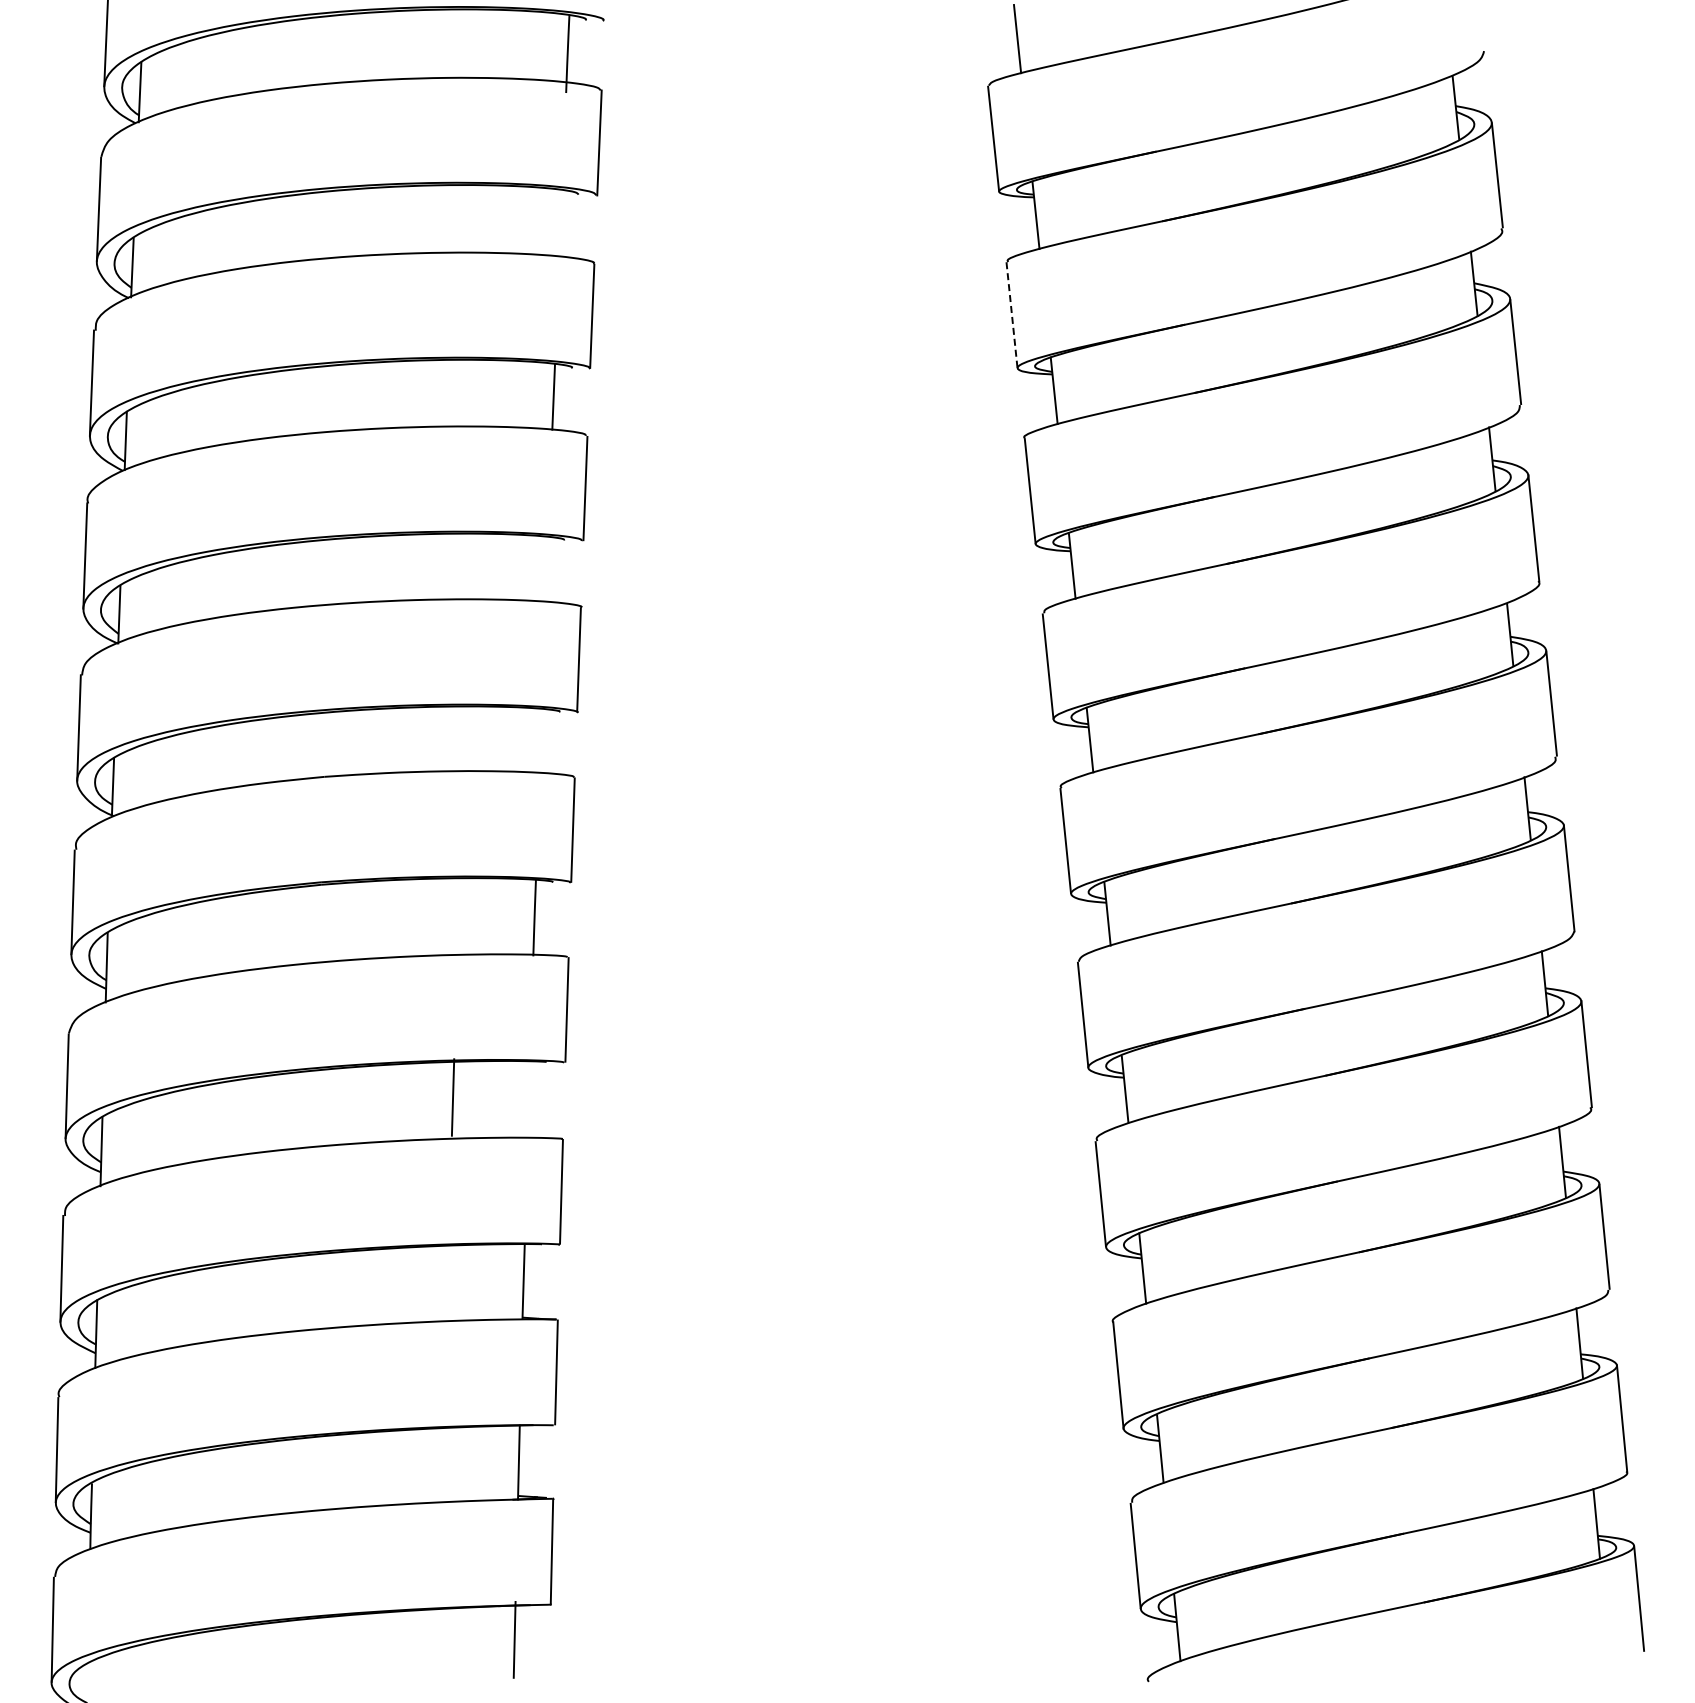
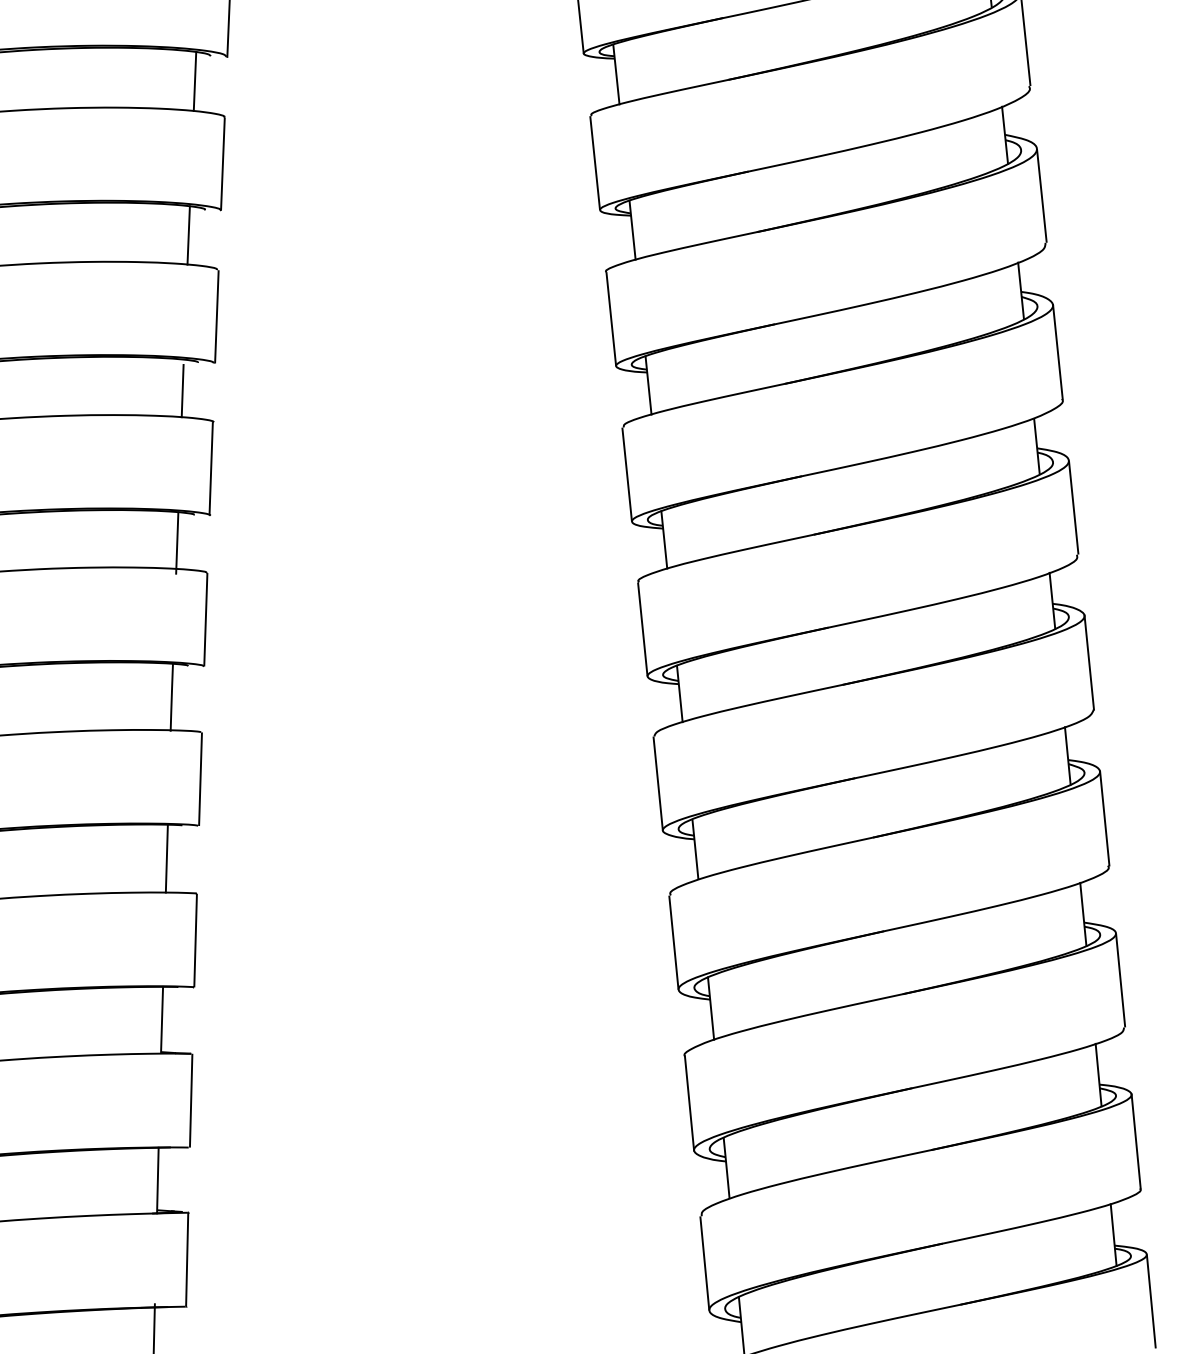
line: (560, 223) -> (194, 81), added
line: (1012, 315) -> (595, 163), dashed -> solid
line: (546, 571) -> (182, 390), added
line: (540, 743) -> (177, 542), added
line: (452, 1097) -> (166, 858), moved

